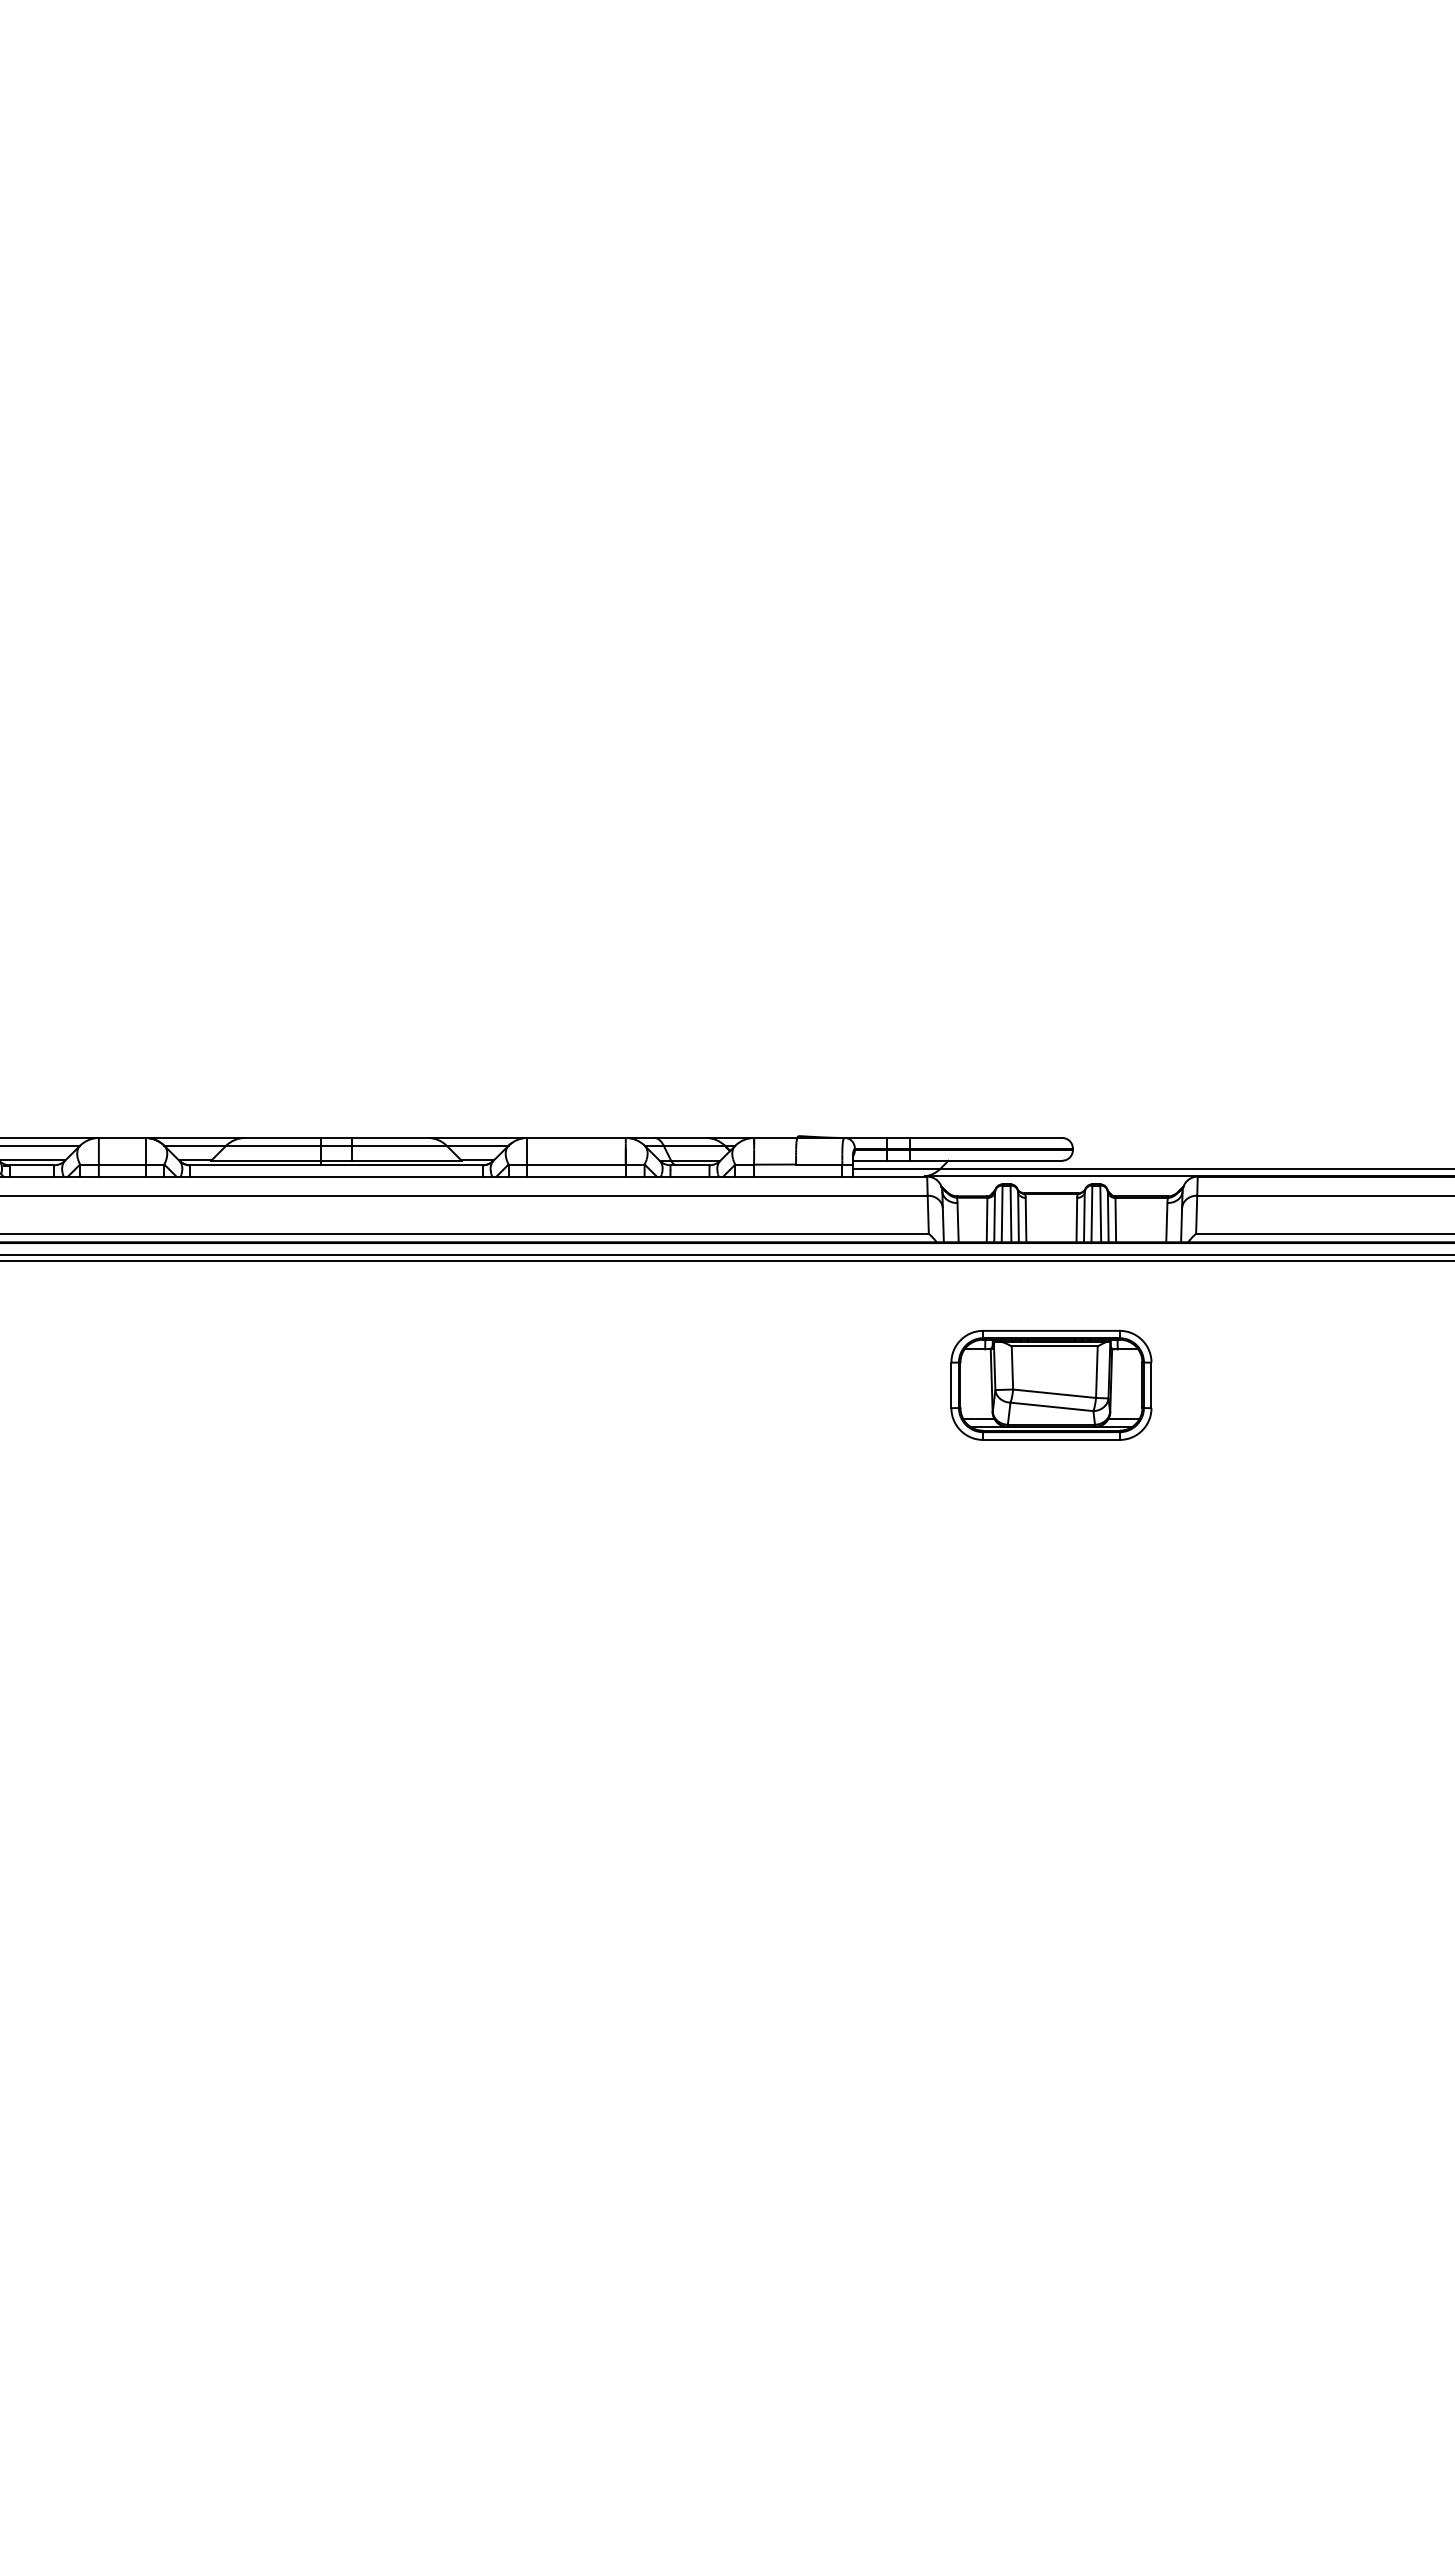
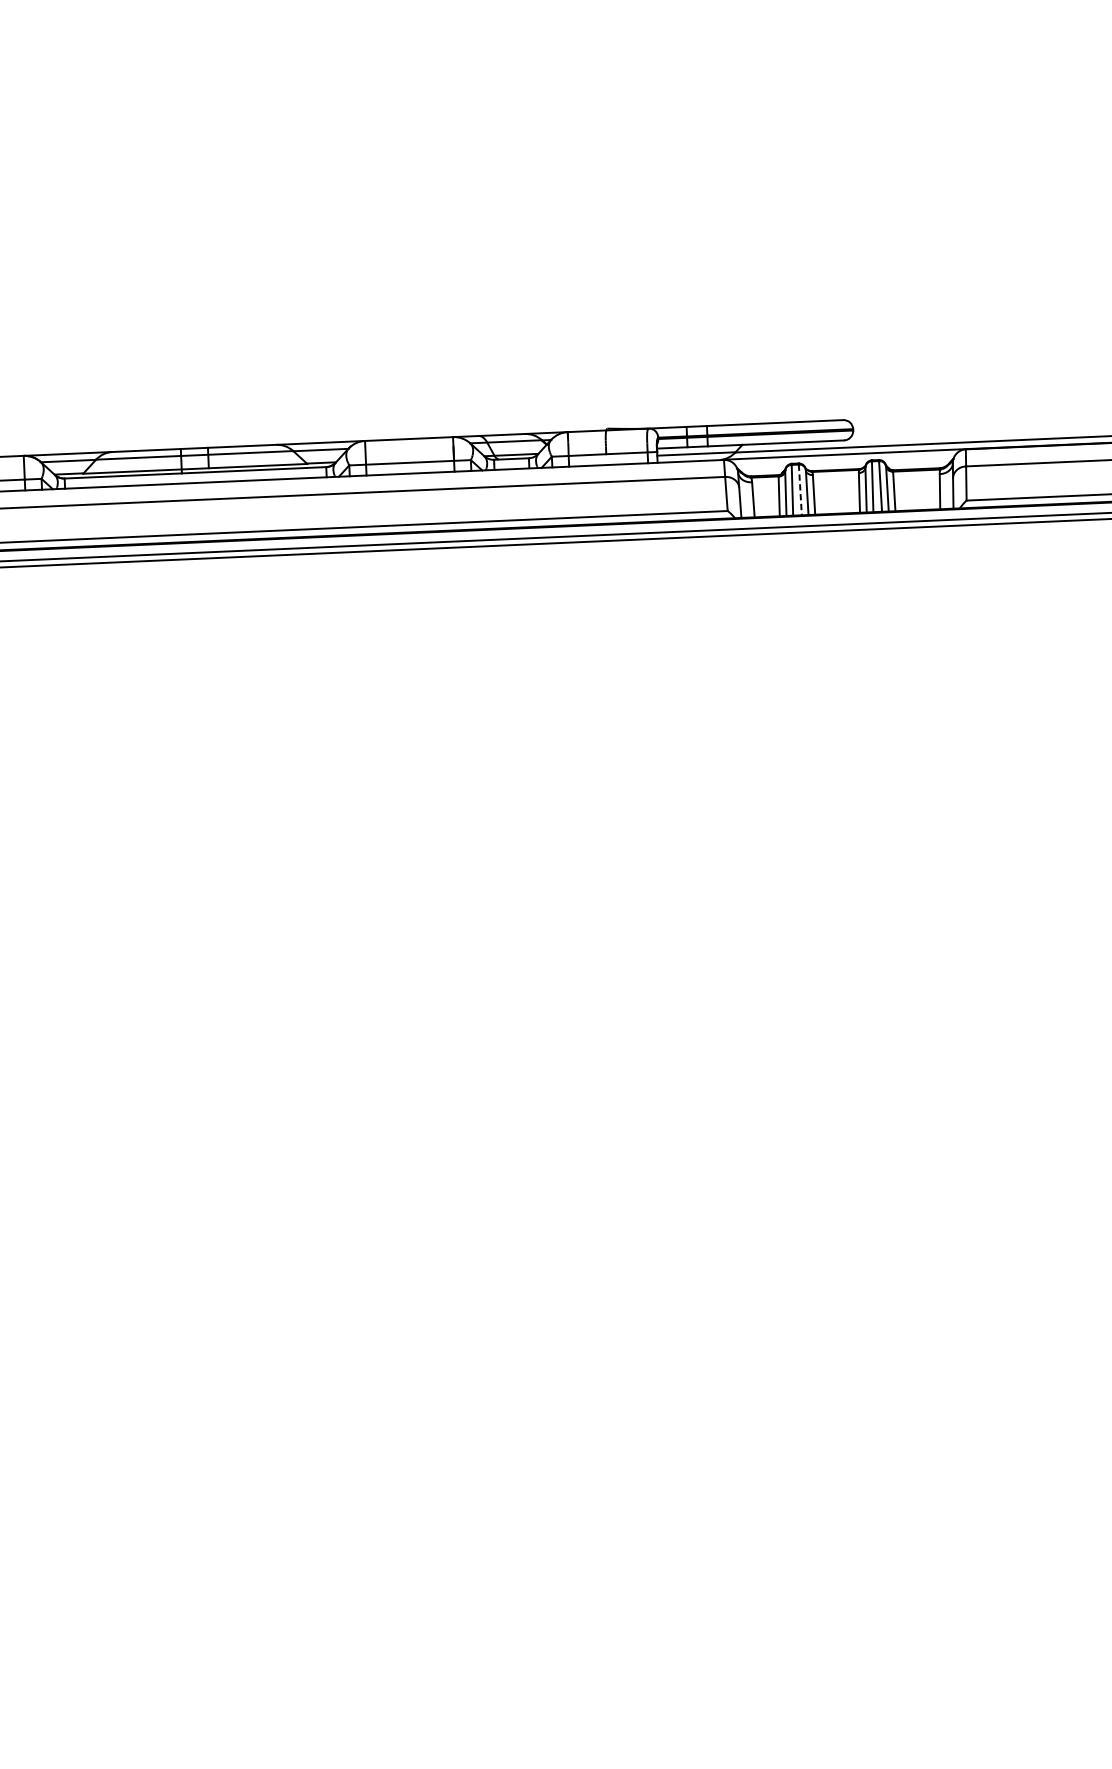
line: (1011, 1214) -> (800, 490), solid -> dashed
part: (1051, 1384) -> (843, 640), removed

